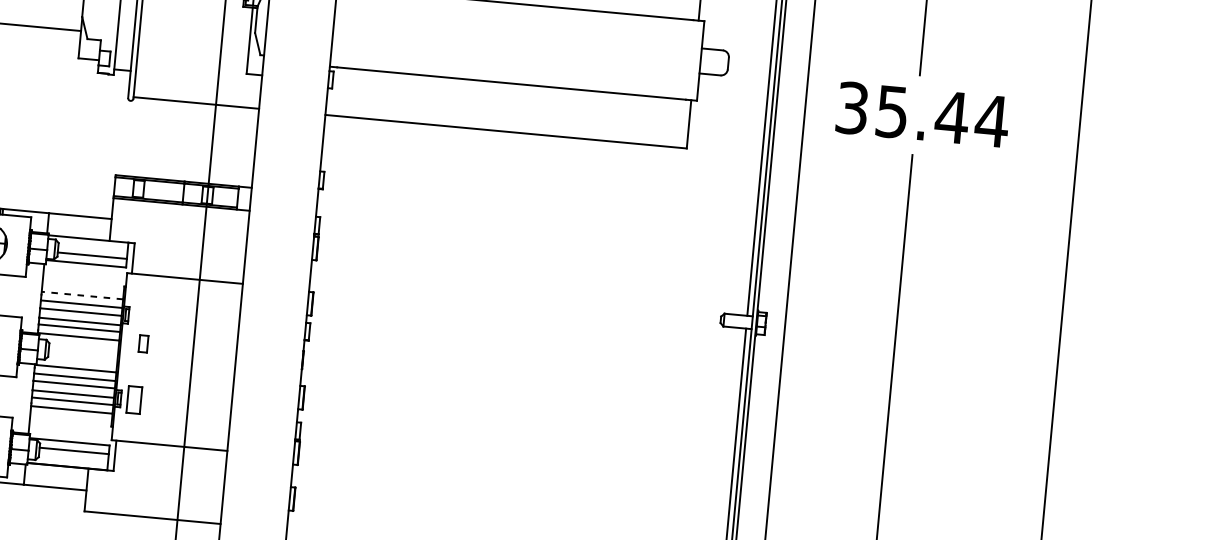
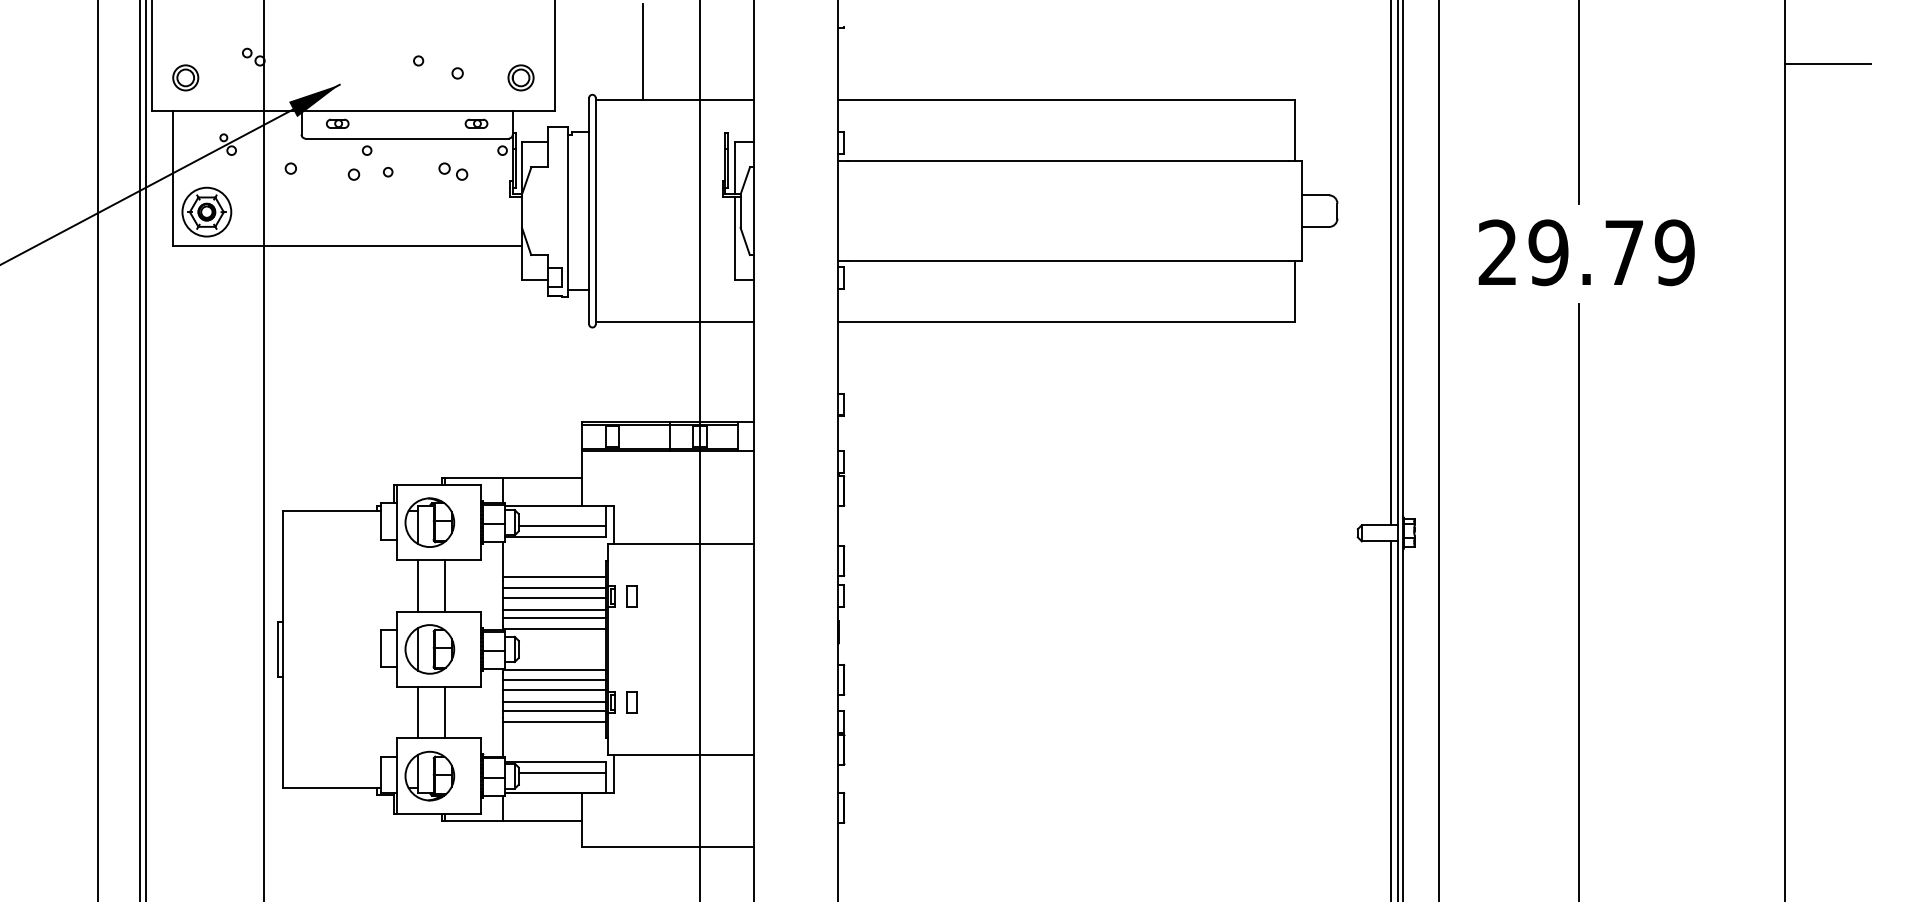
text: (922, 114) -> (1586, 252), 35.44 -> 29.79
line: (82, 295) -> (554, 577), dashed -> solid
part: (143, 343) -> (631, 596), moved
part: (133, 400) -> (631, 702), size x0.62

